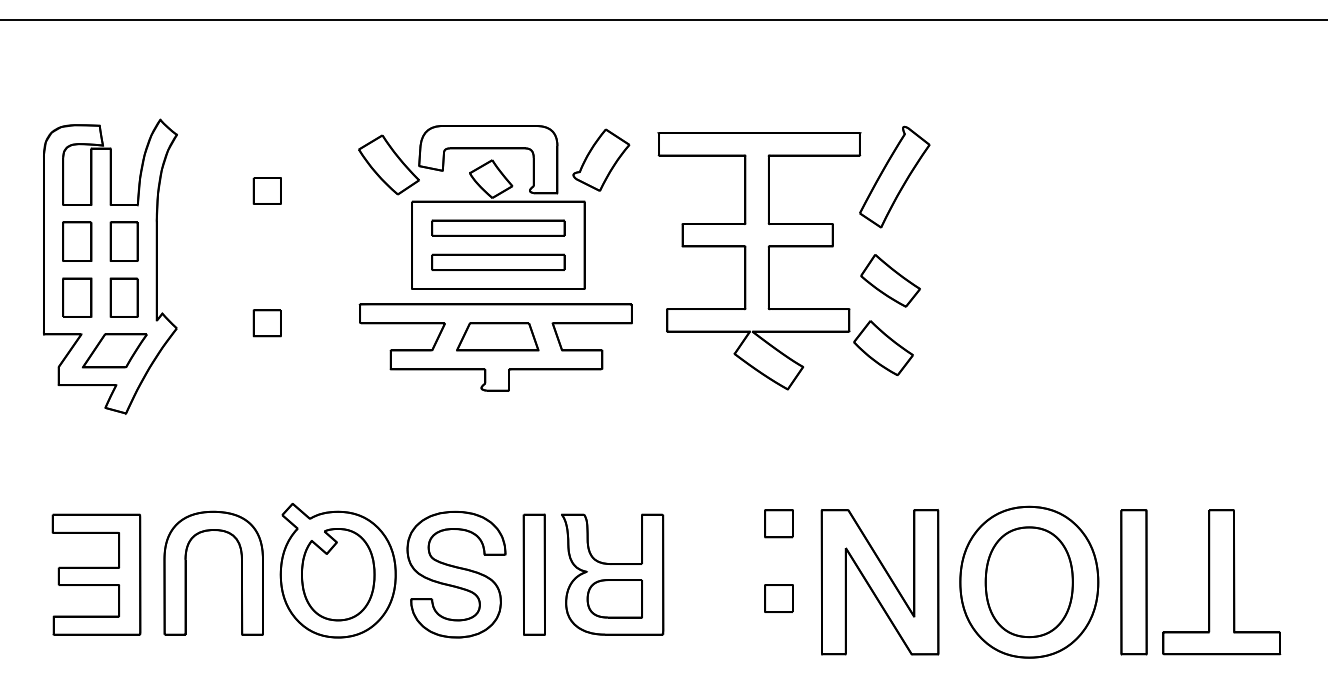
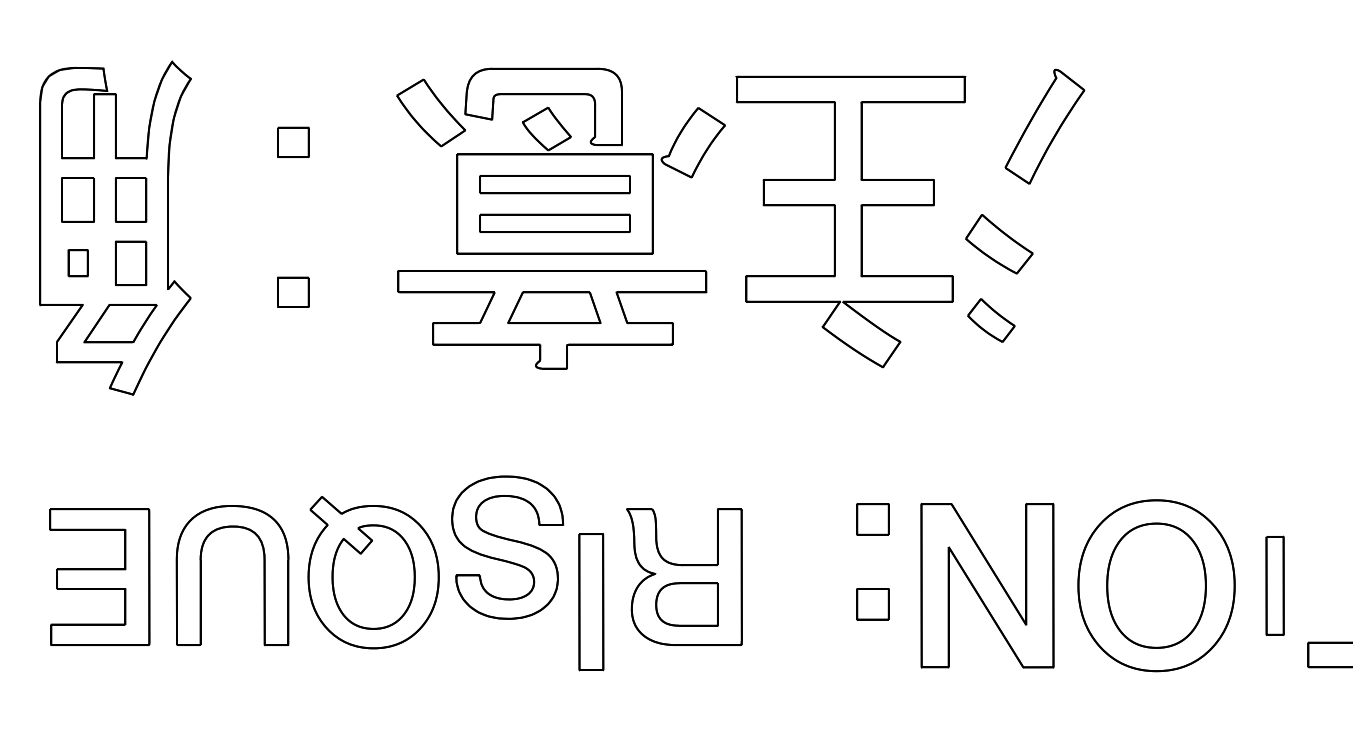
part: (601, 159) -> (693, 141), moved
part: (894, 176) -> (1044, 126), moved
part: (77, 297) -> (78, 263), size x0.6
part: (883, 347) -> (991, 319), size x0.7
part: (456, 574) -> (507, 547), moved
part: (533, 574) -> (590, 601), moved
part: (1133, 582) -> (1274, 586), size x0.6

